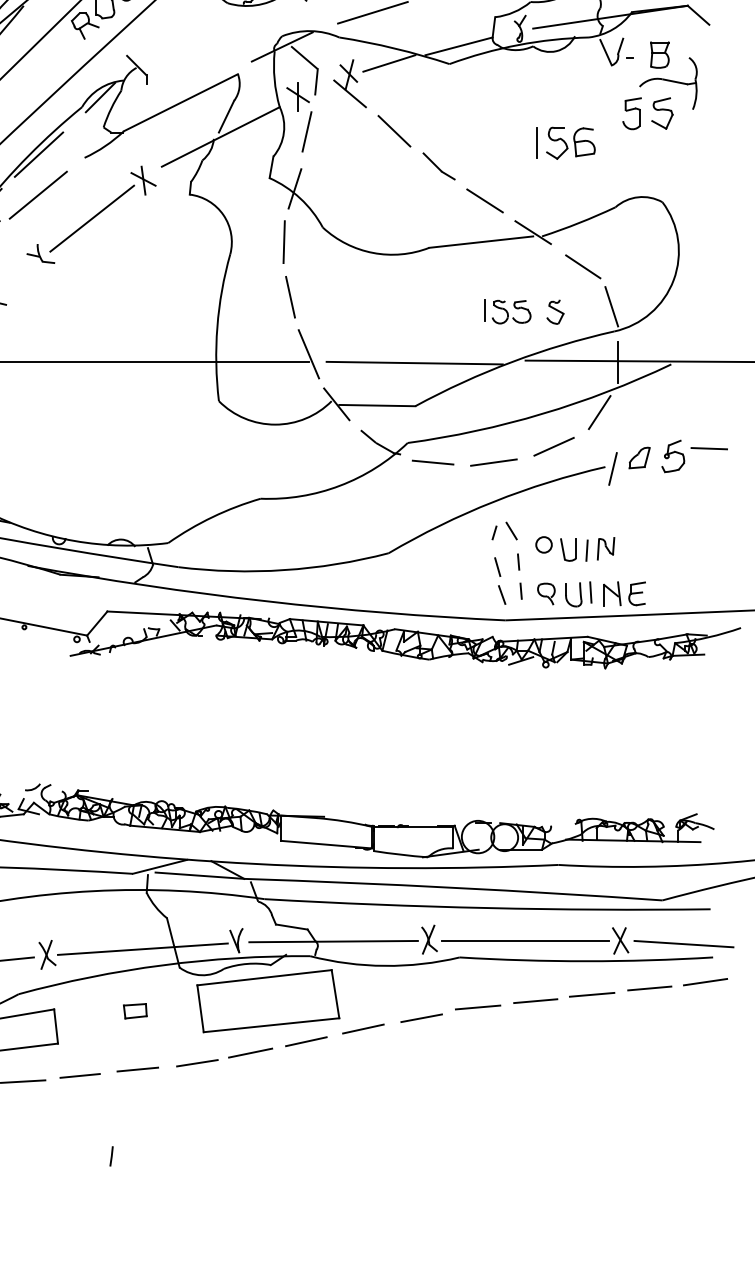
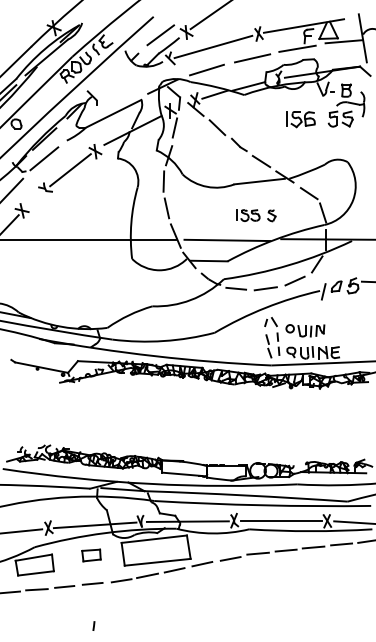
part: (565, 143) -> (300, 119), moved
part: (524, 311) -> (256, 215), moved
part: (135, 1011) -> (91, 555), size x1.67
arc: (110, 1155) -> (93, 625), moved

